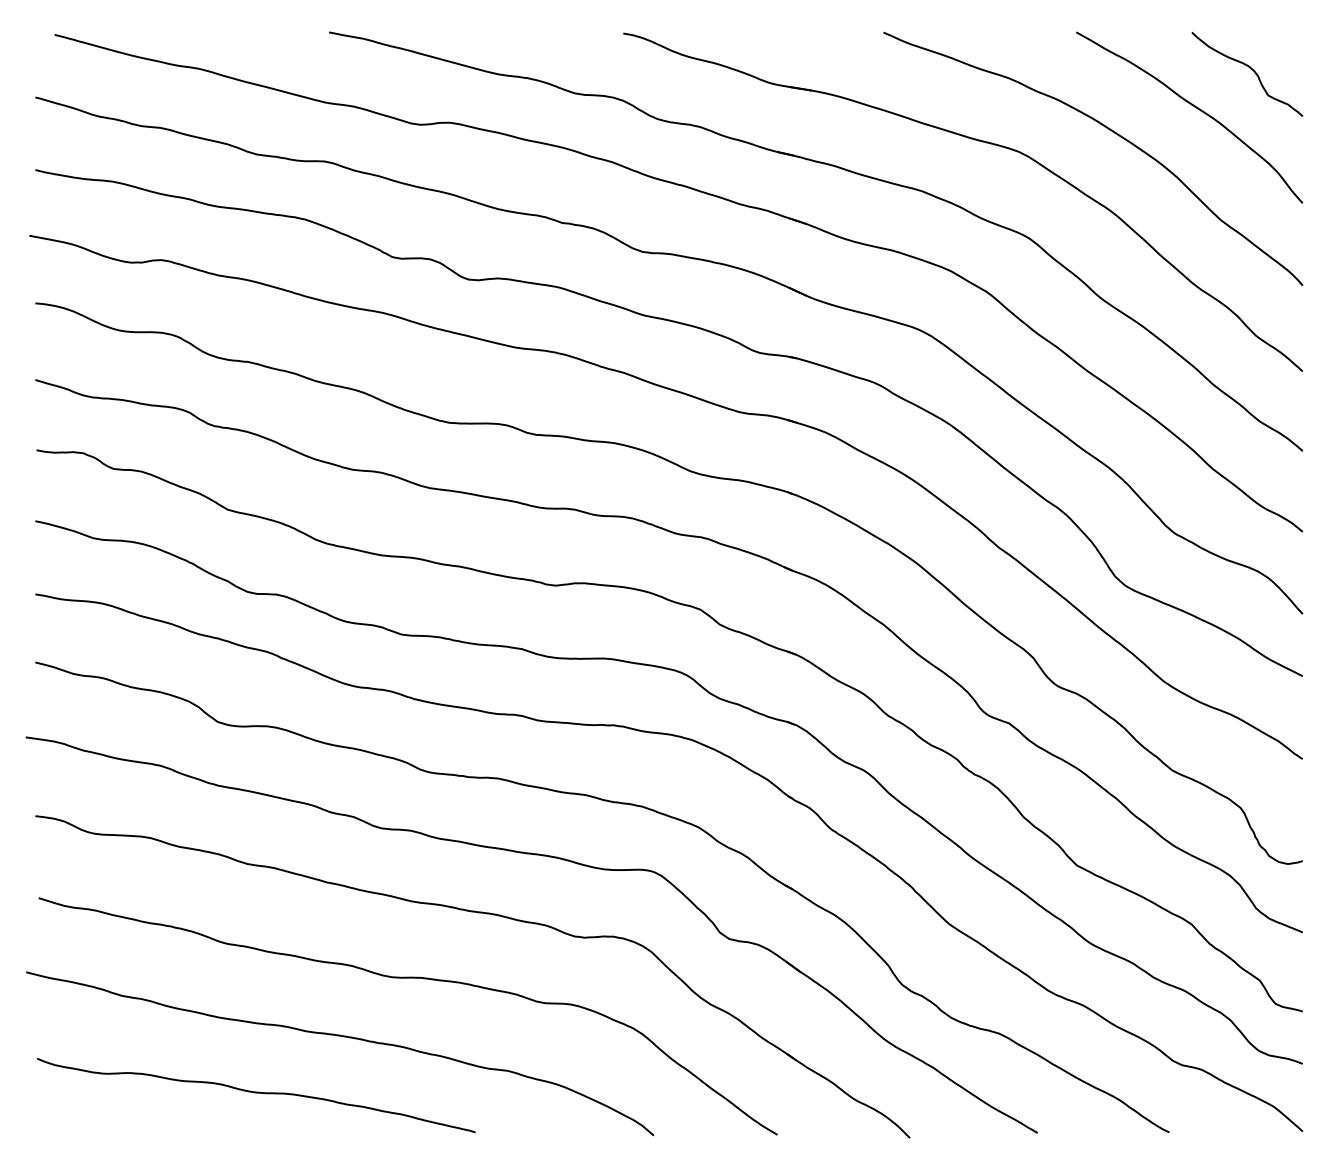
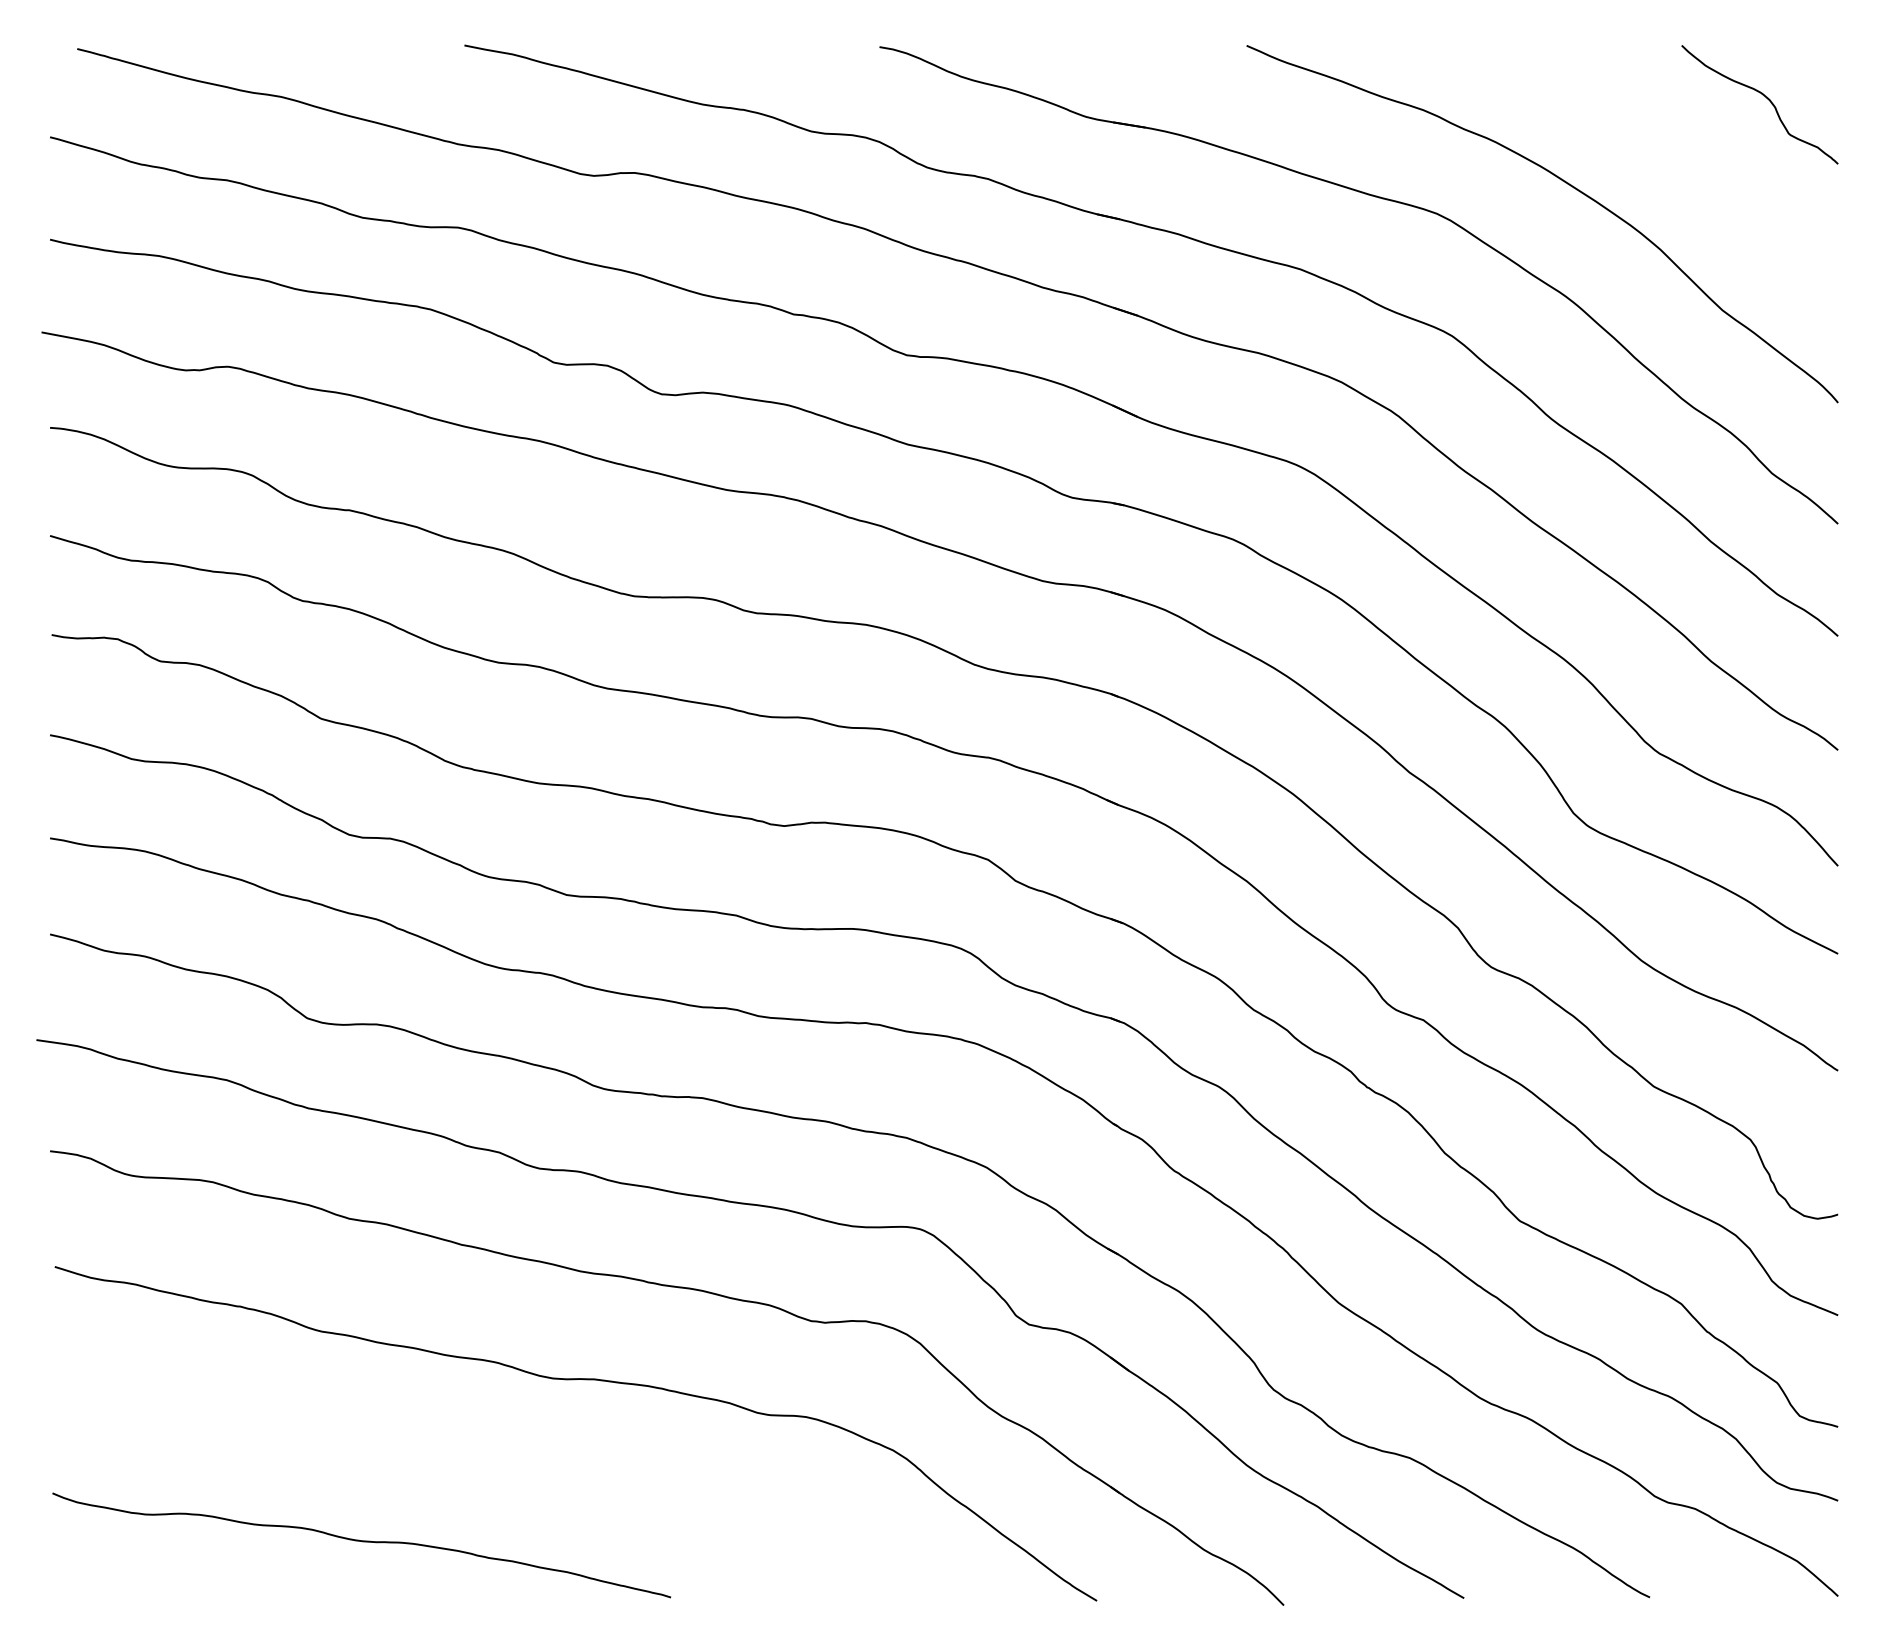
curve: (1196, 108) -> (1687, 152), removed
curve: (341, 1036) -> (481, 1462), removed

